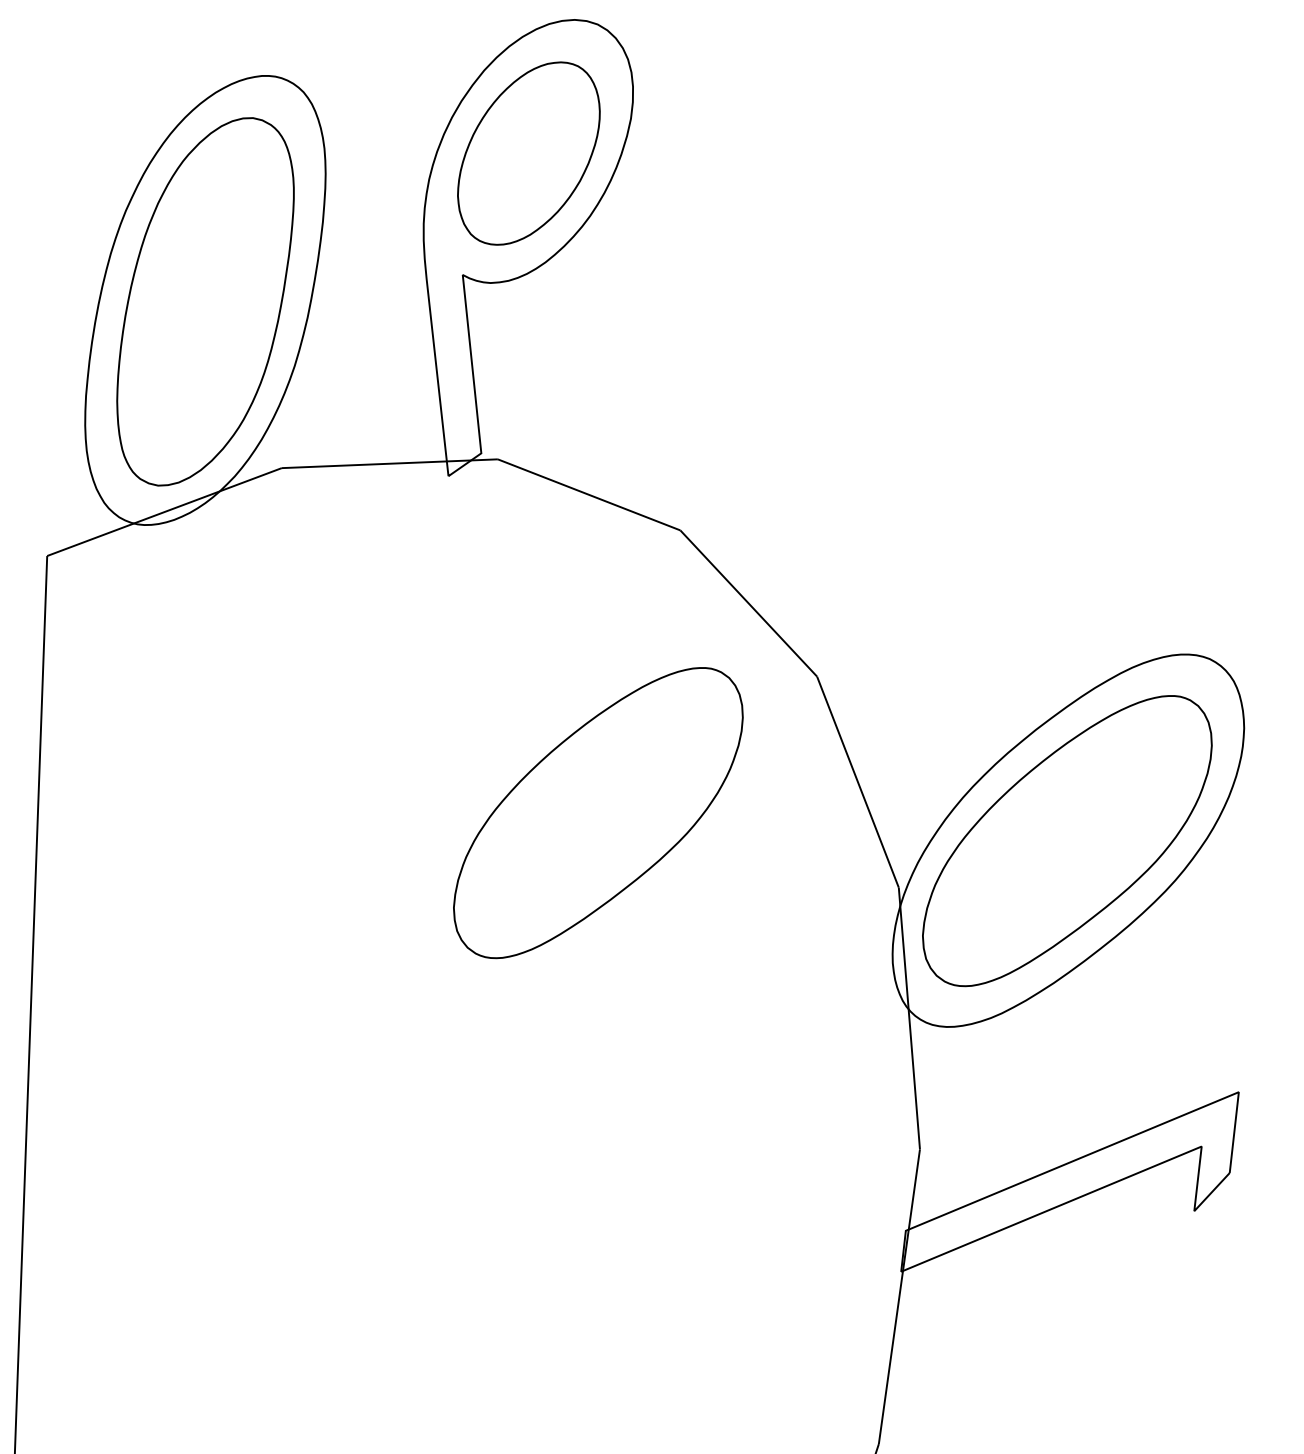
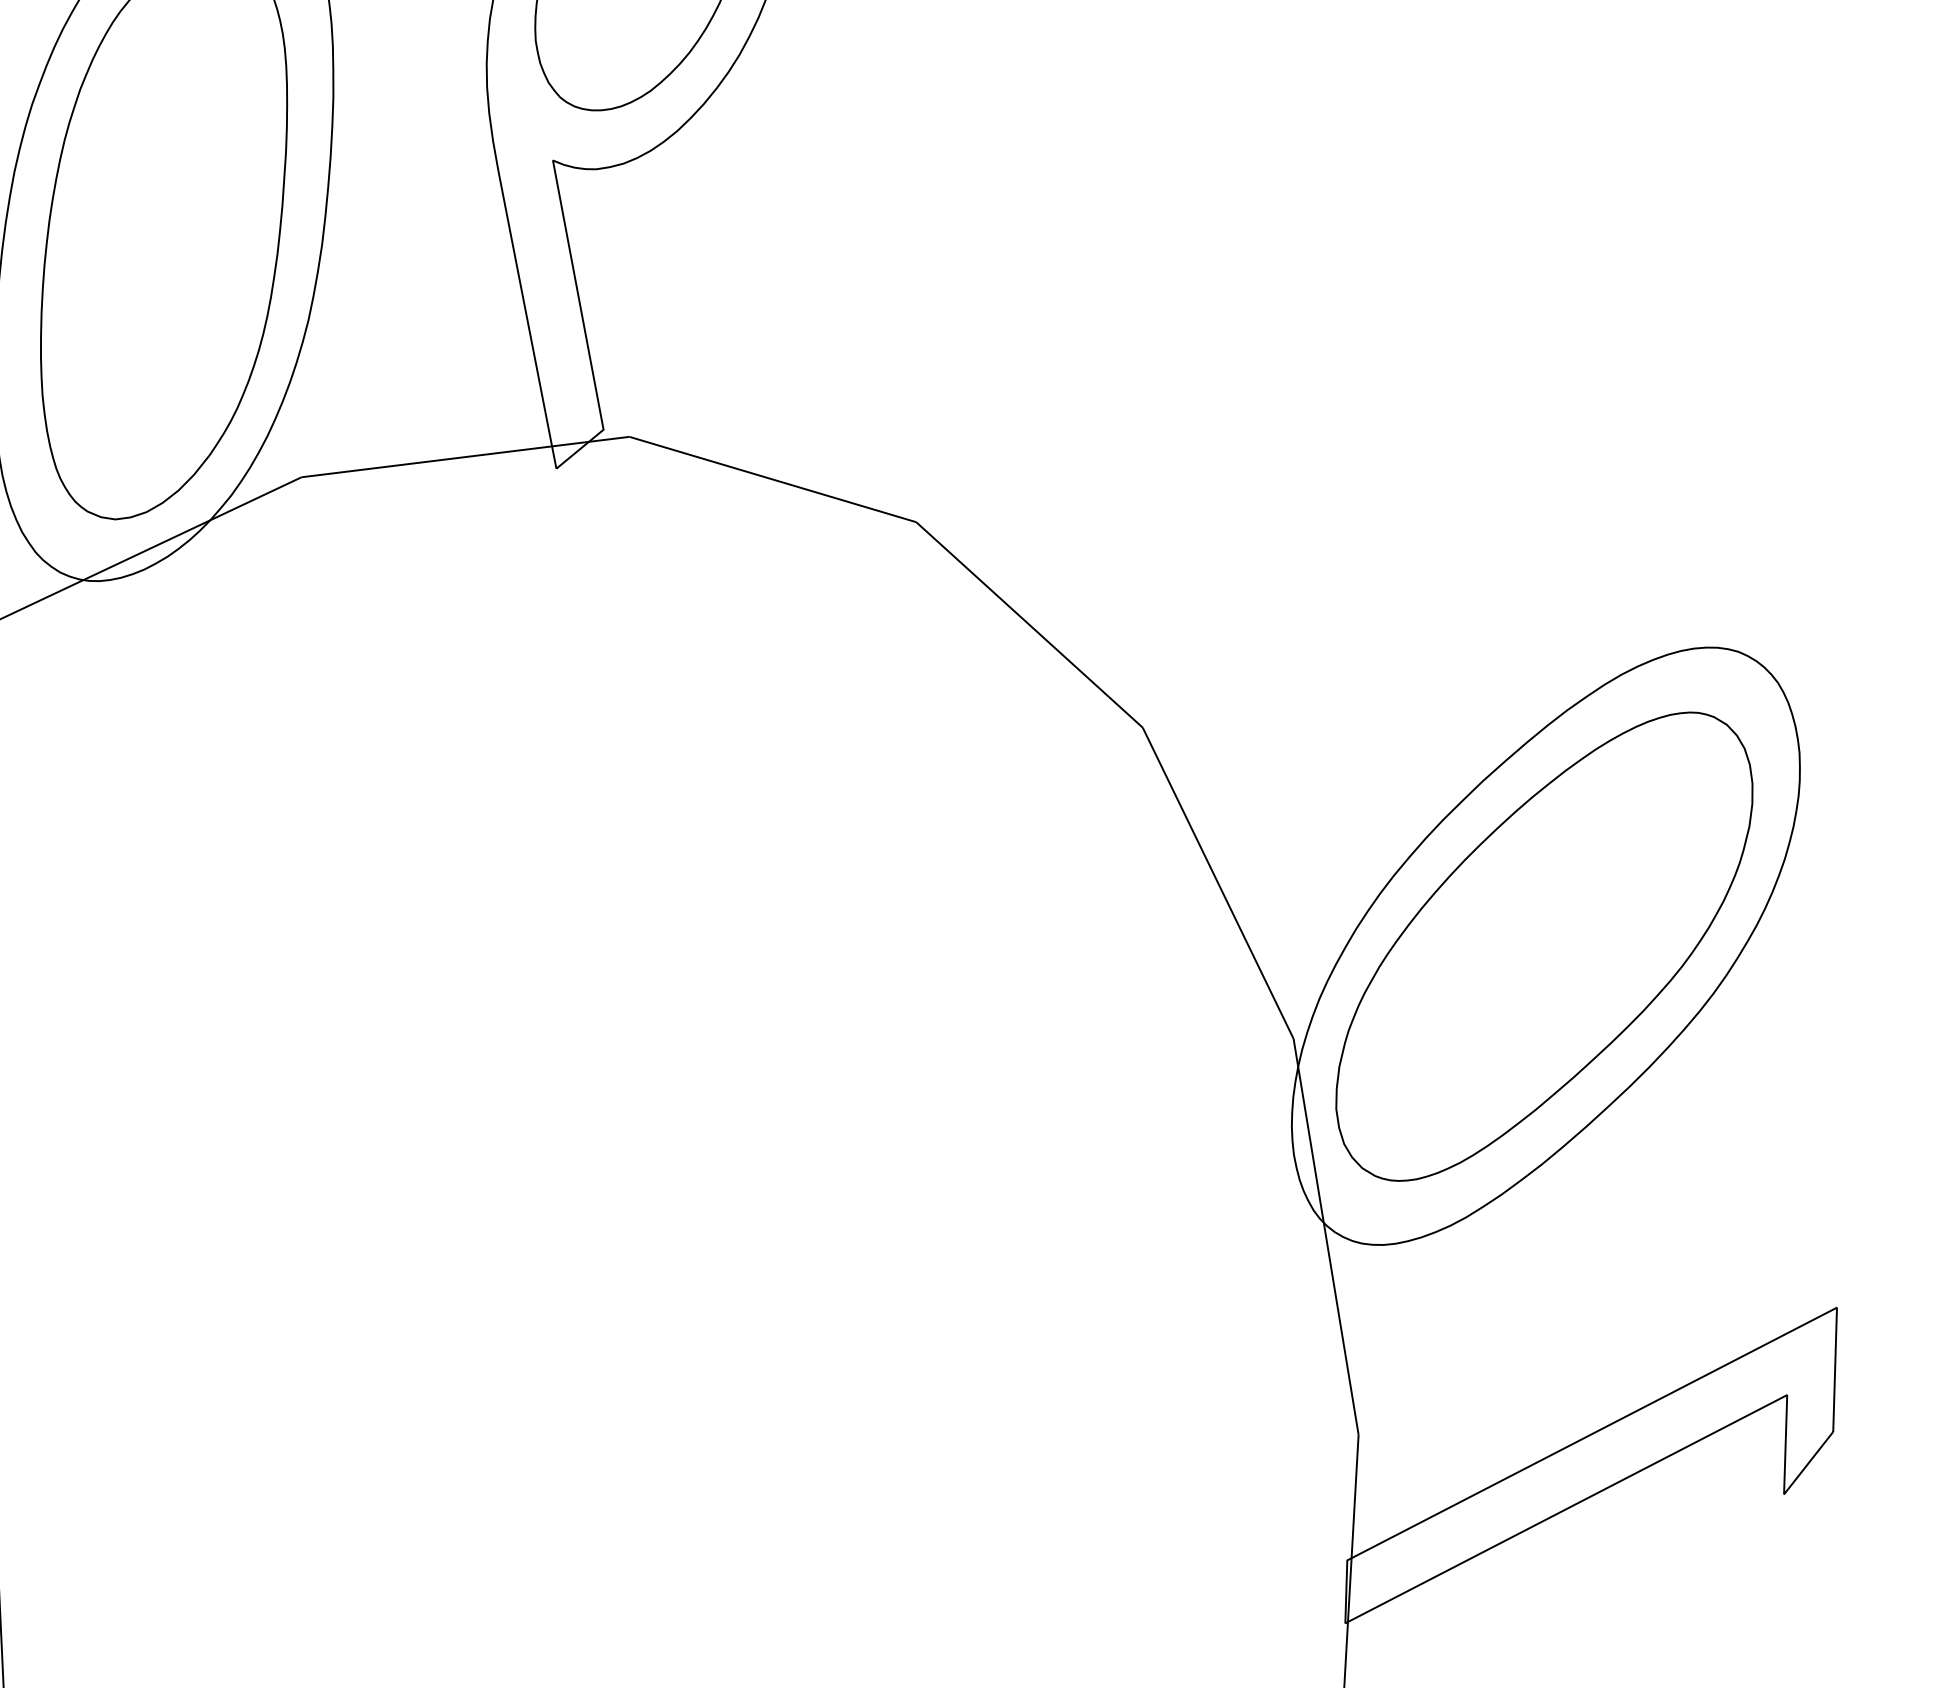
part: (598, 813) -> (827, 963), removed

